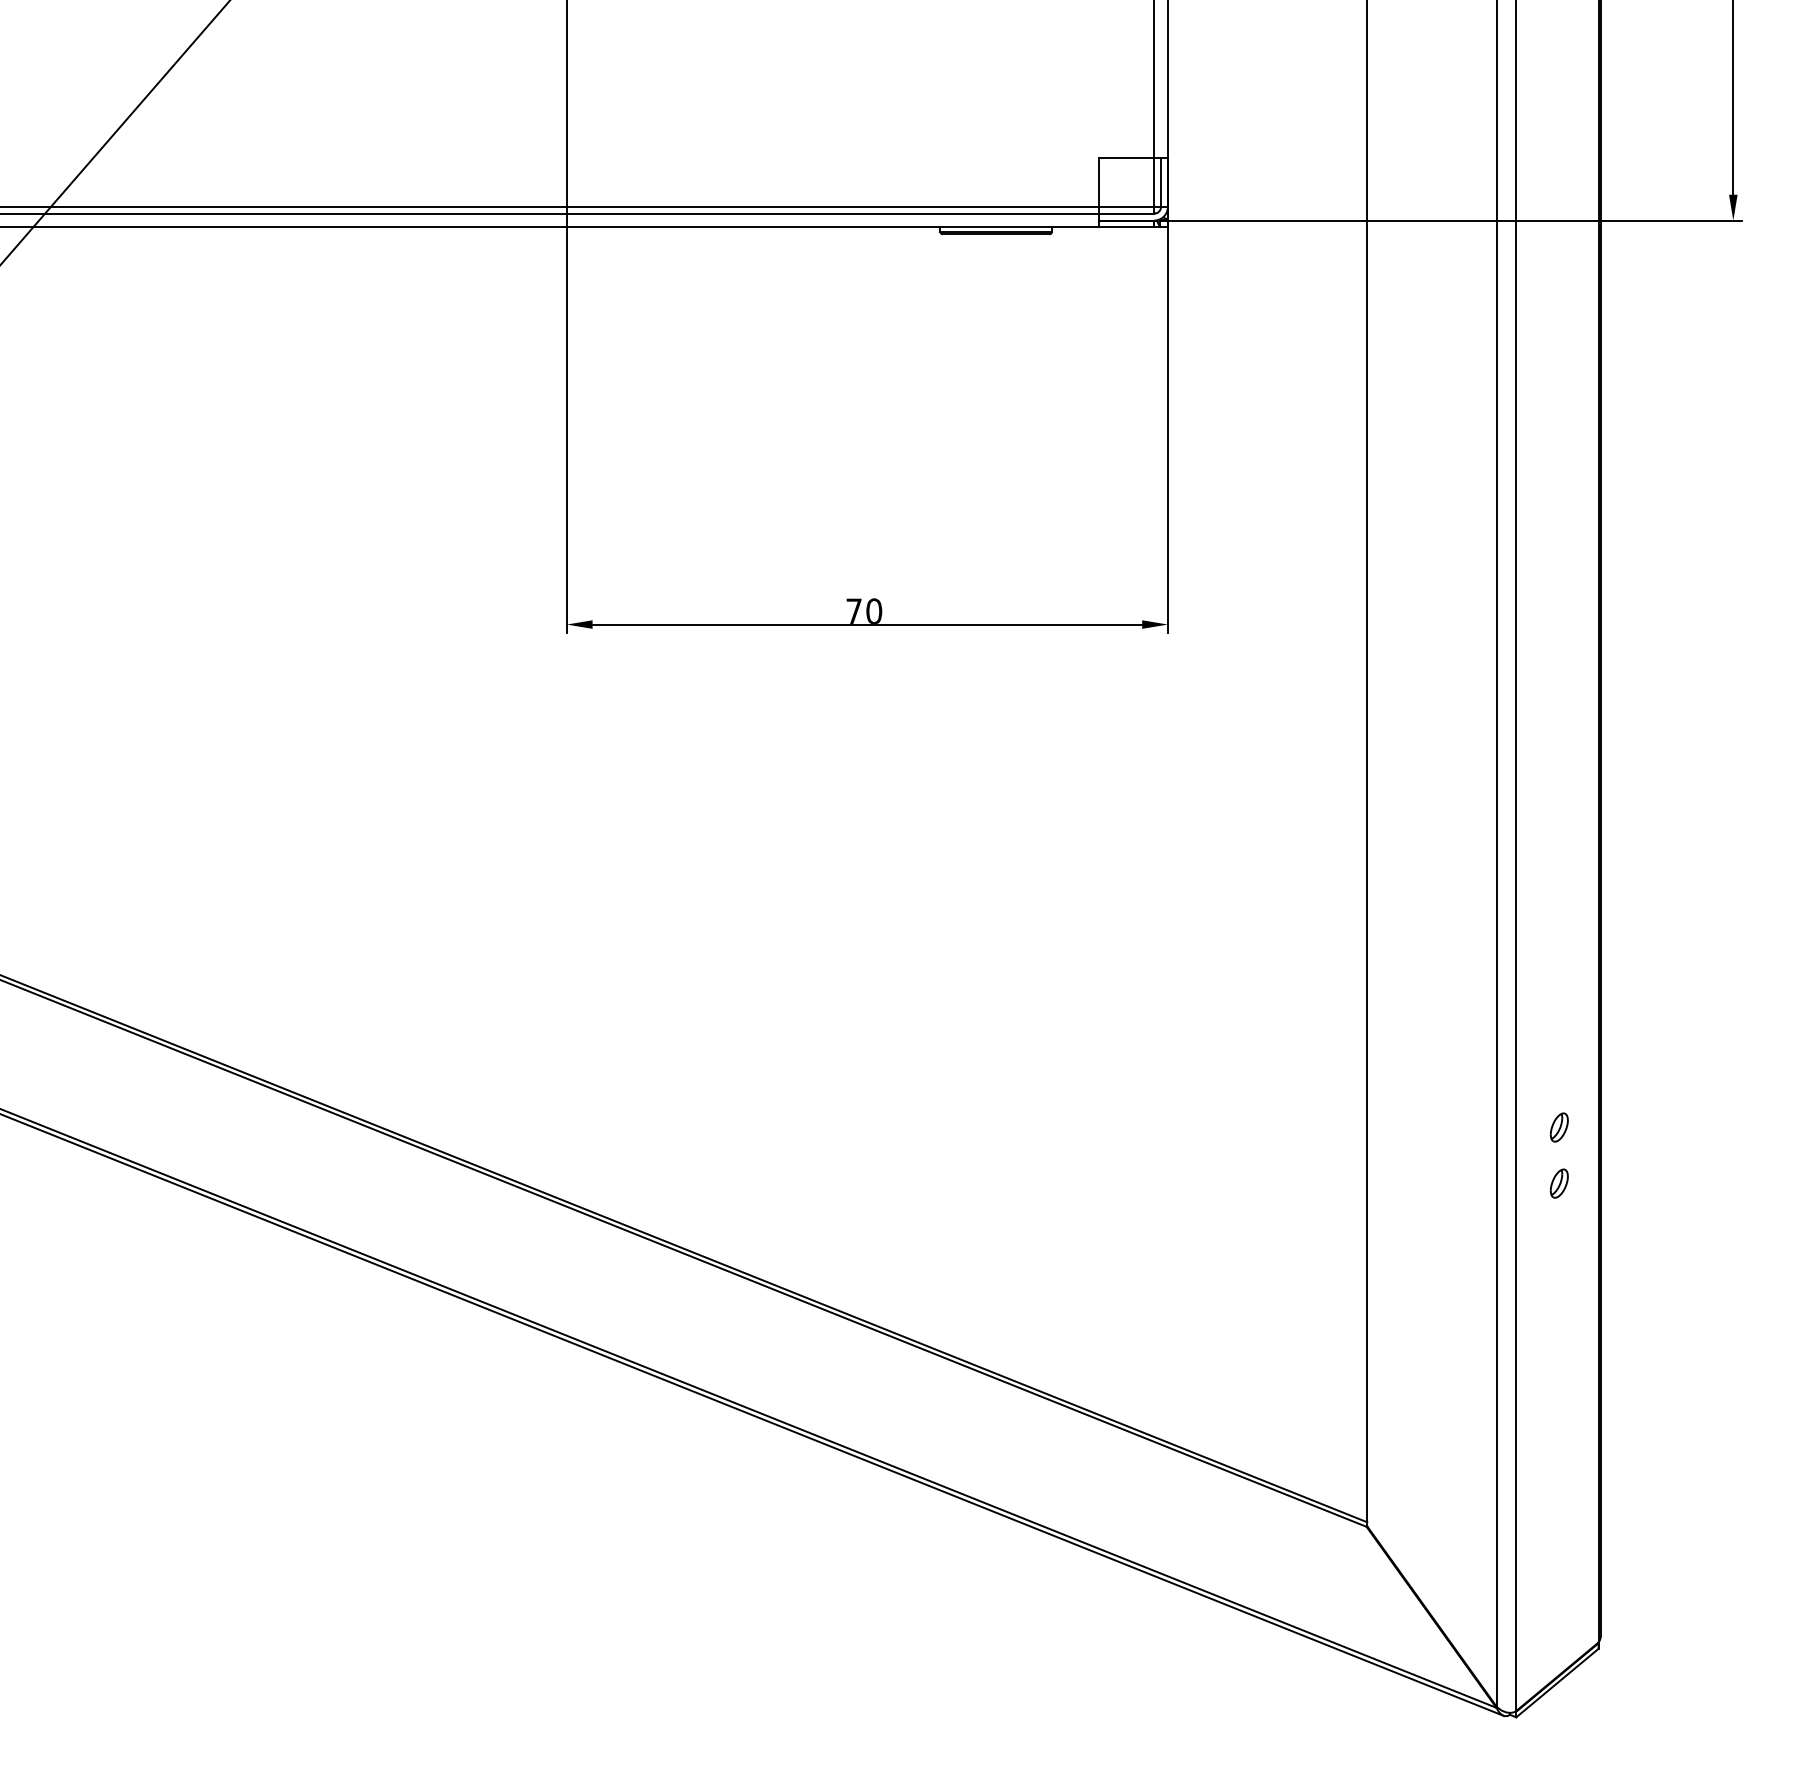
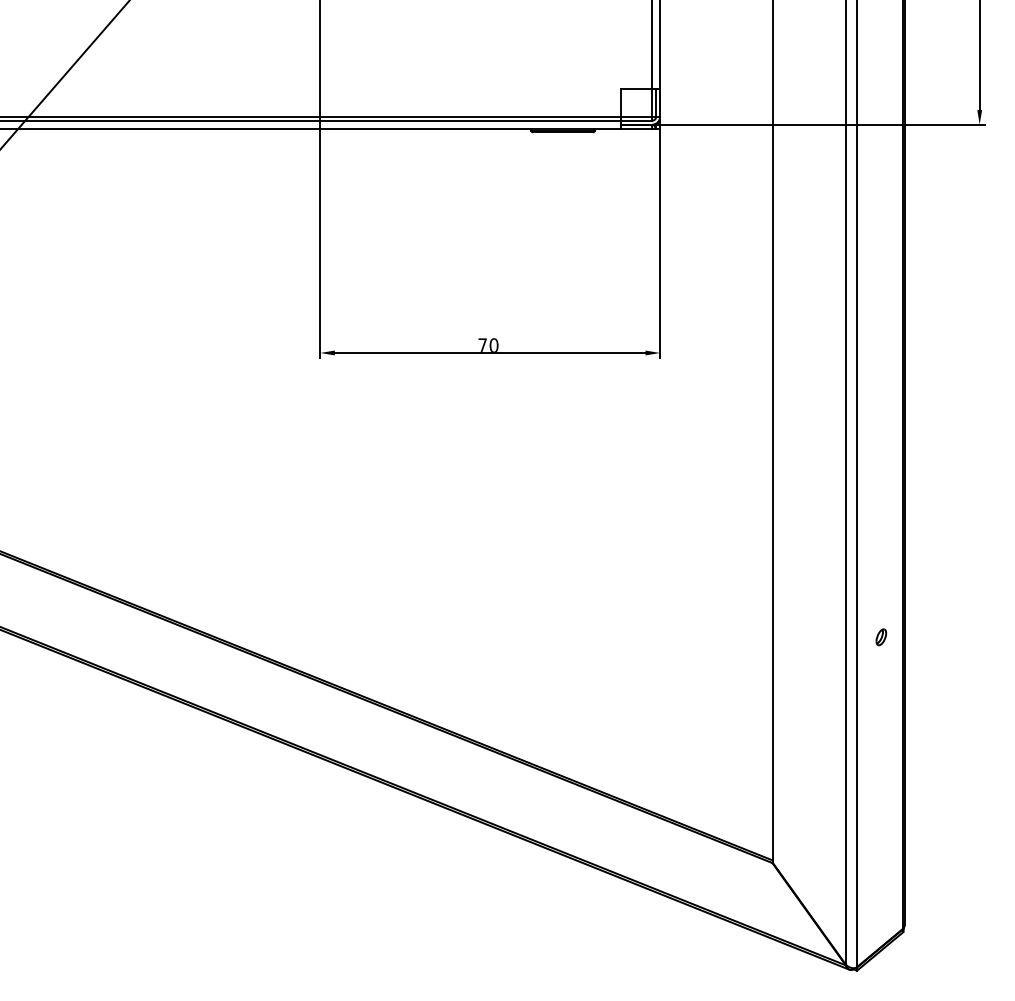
part: (1559, 1182) -> (881, 668), removed

